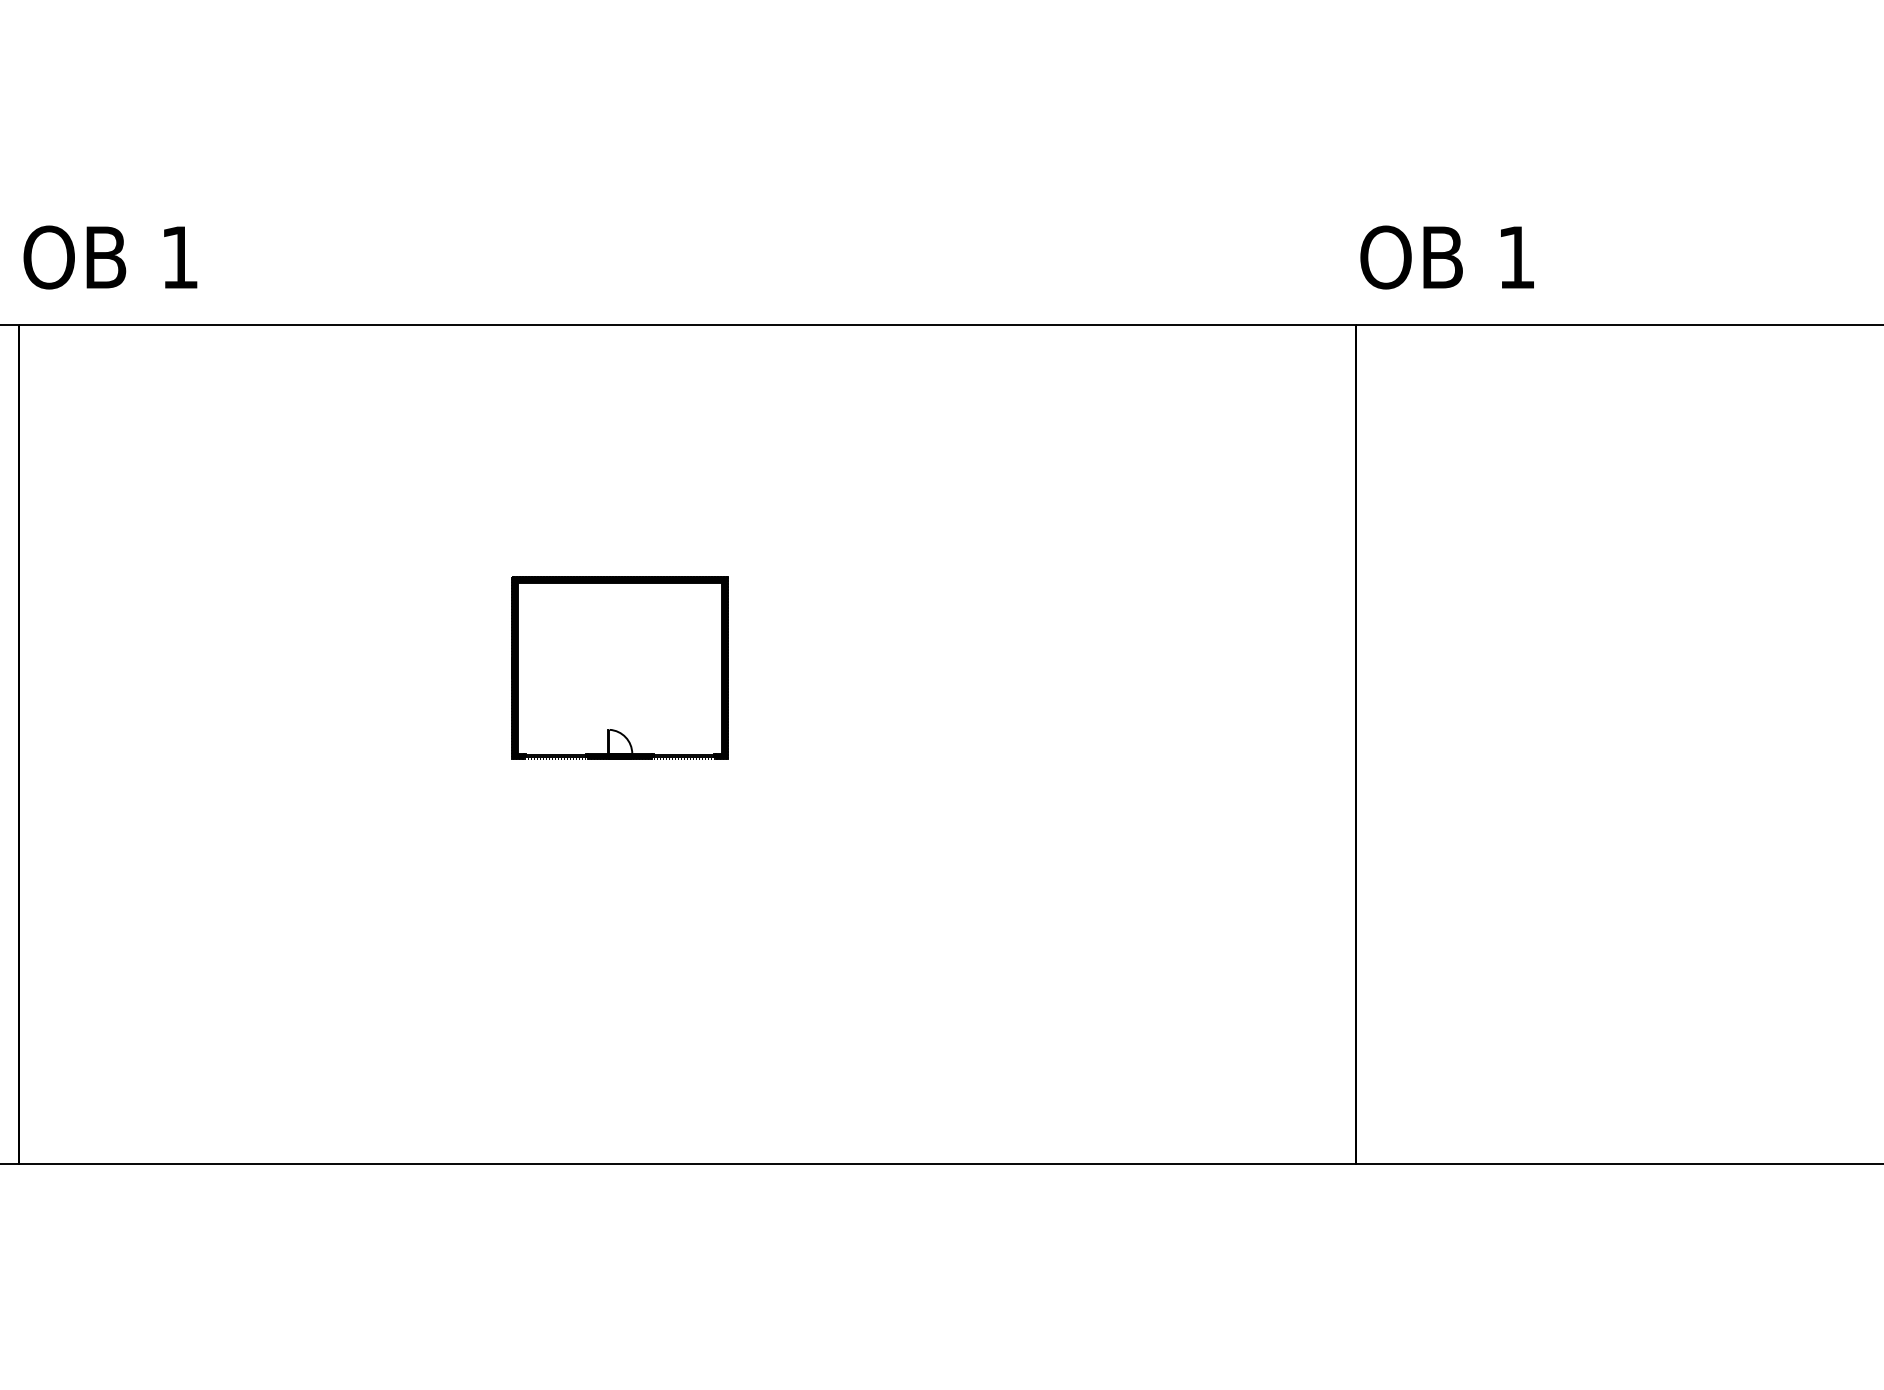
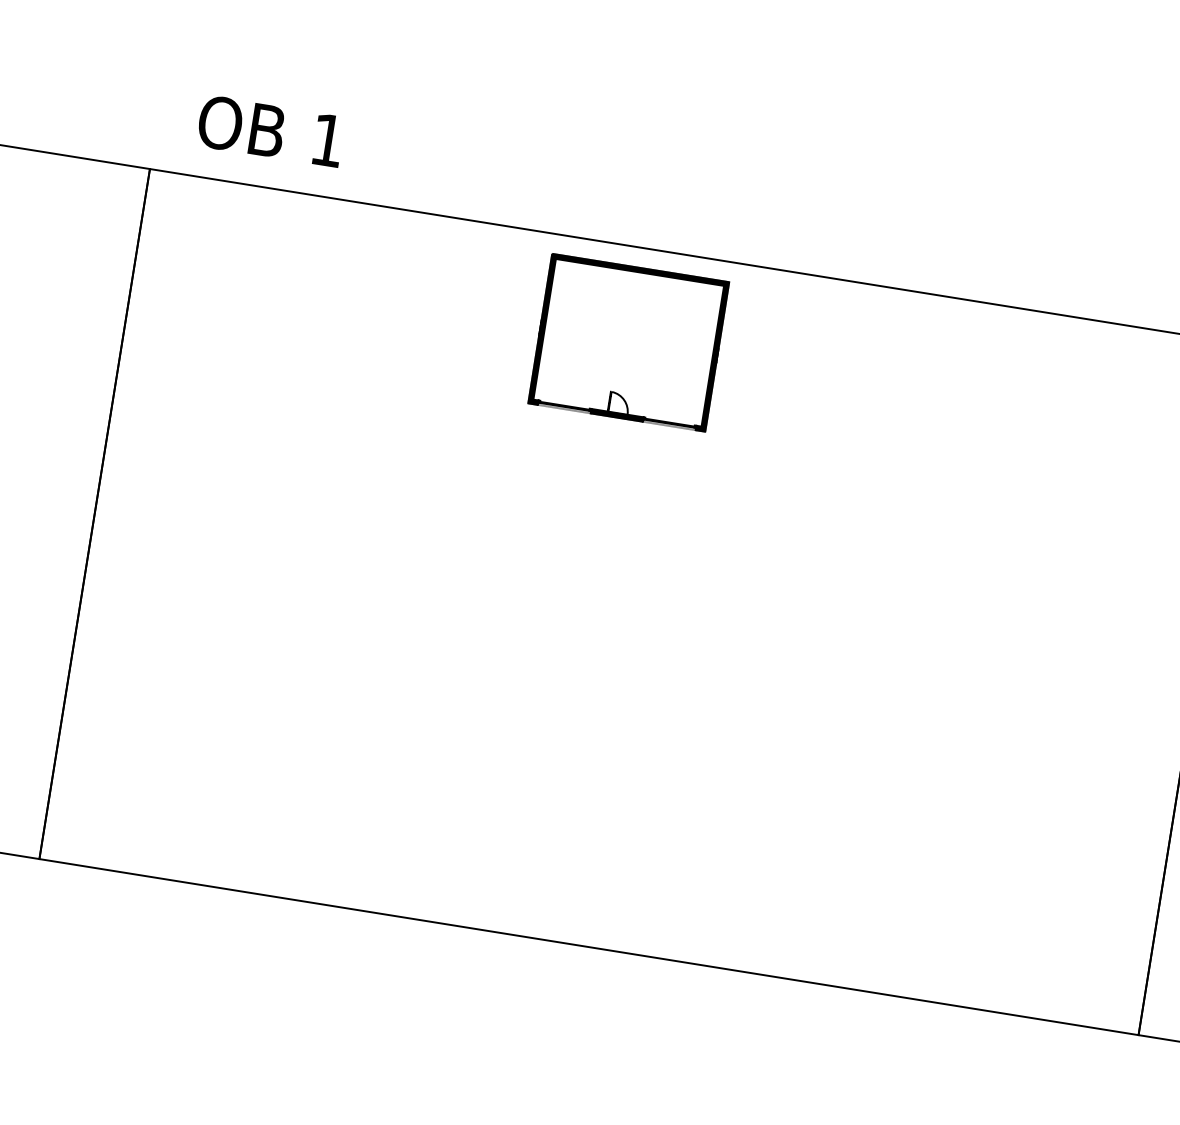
text: (110, 257) -> (270, 131), moved
part: (619, 667) -> (628, 342), moved

